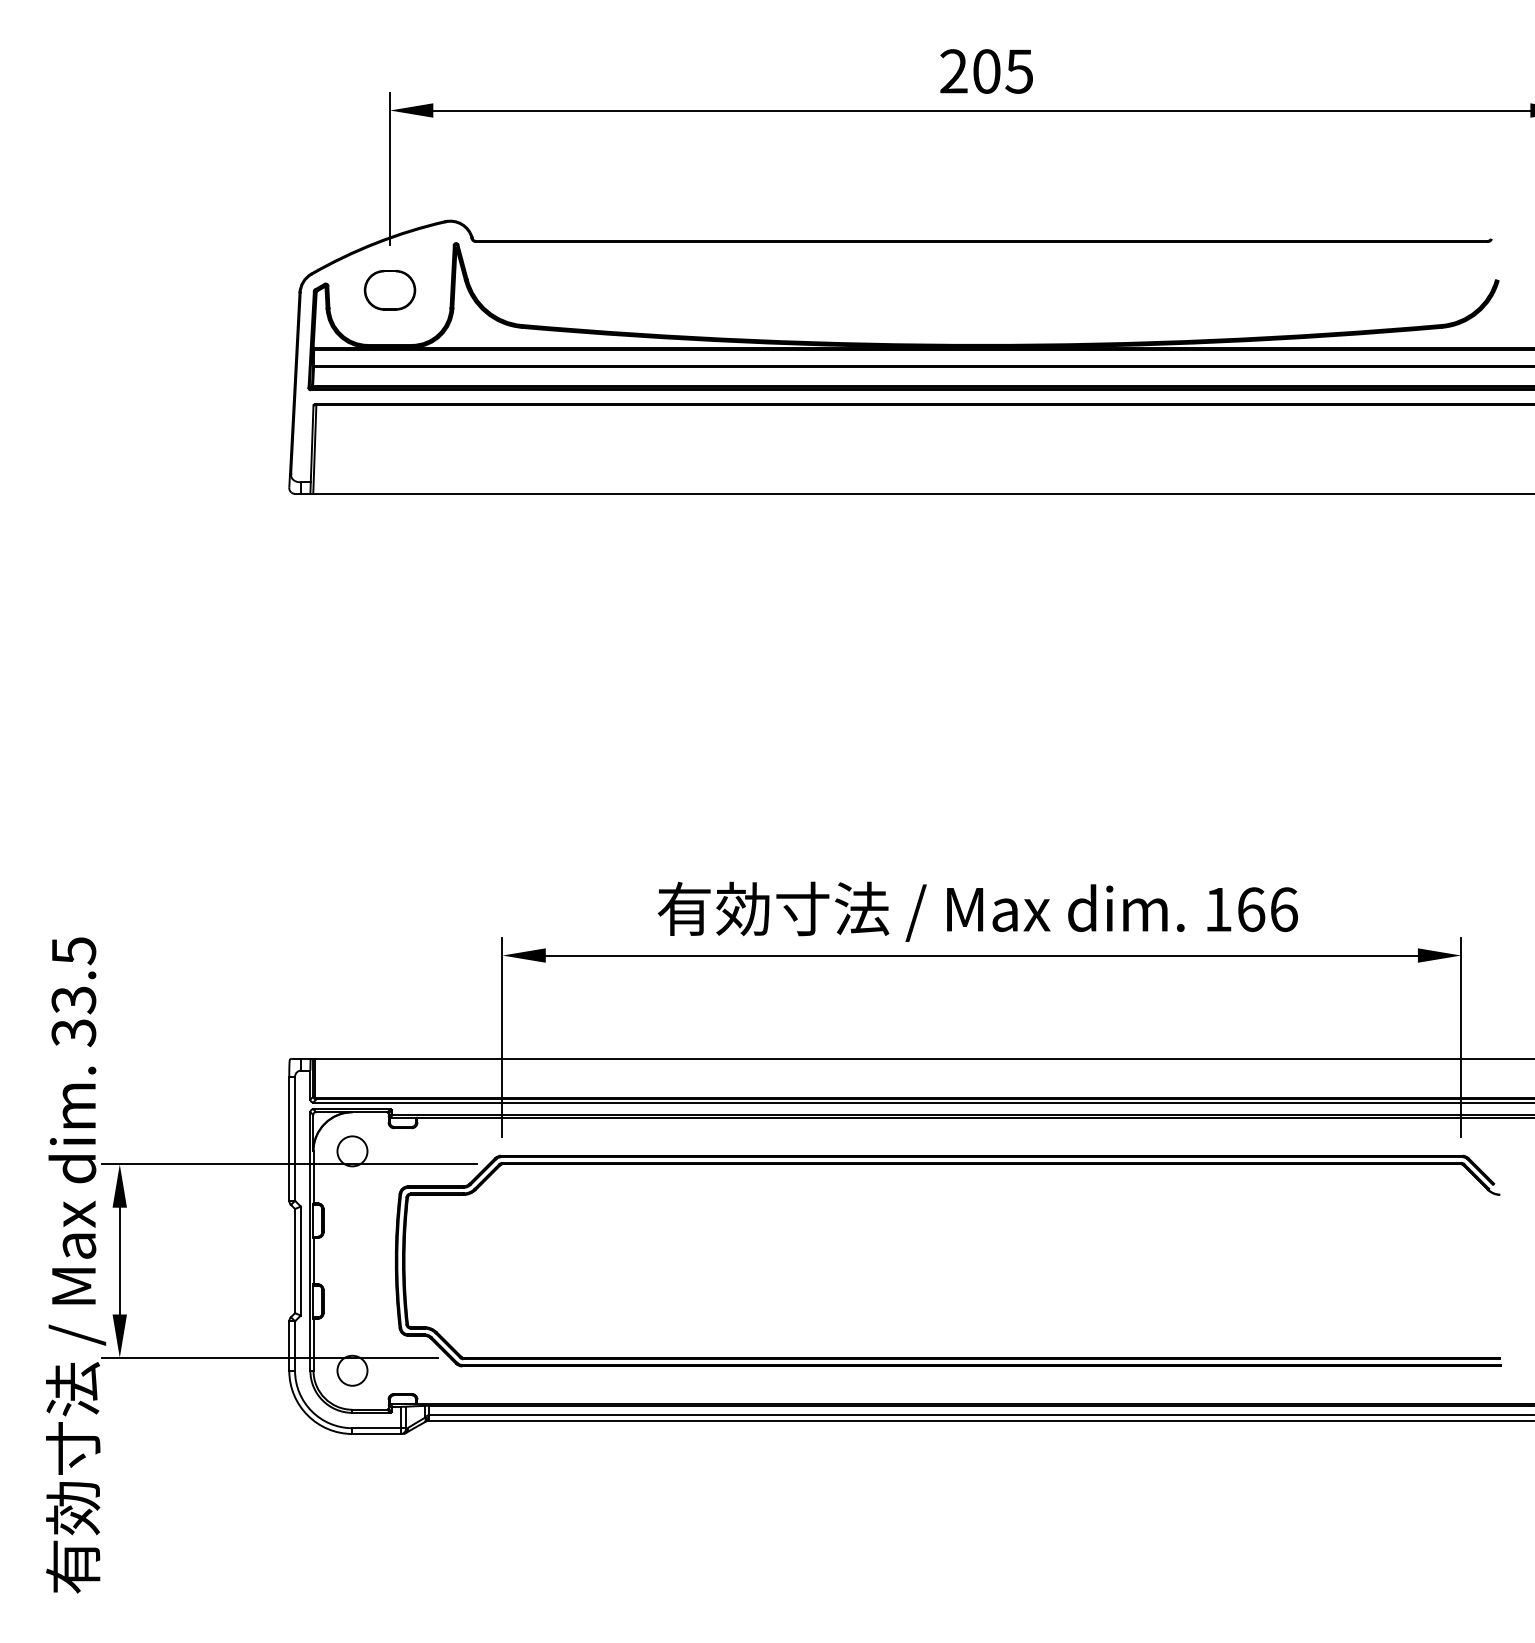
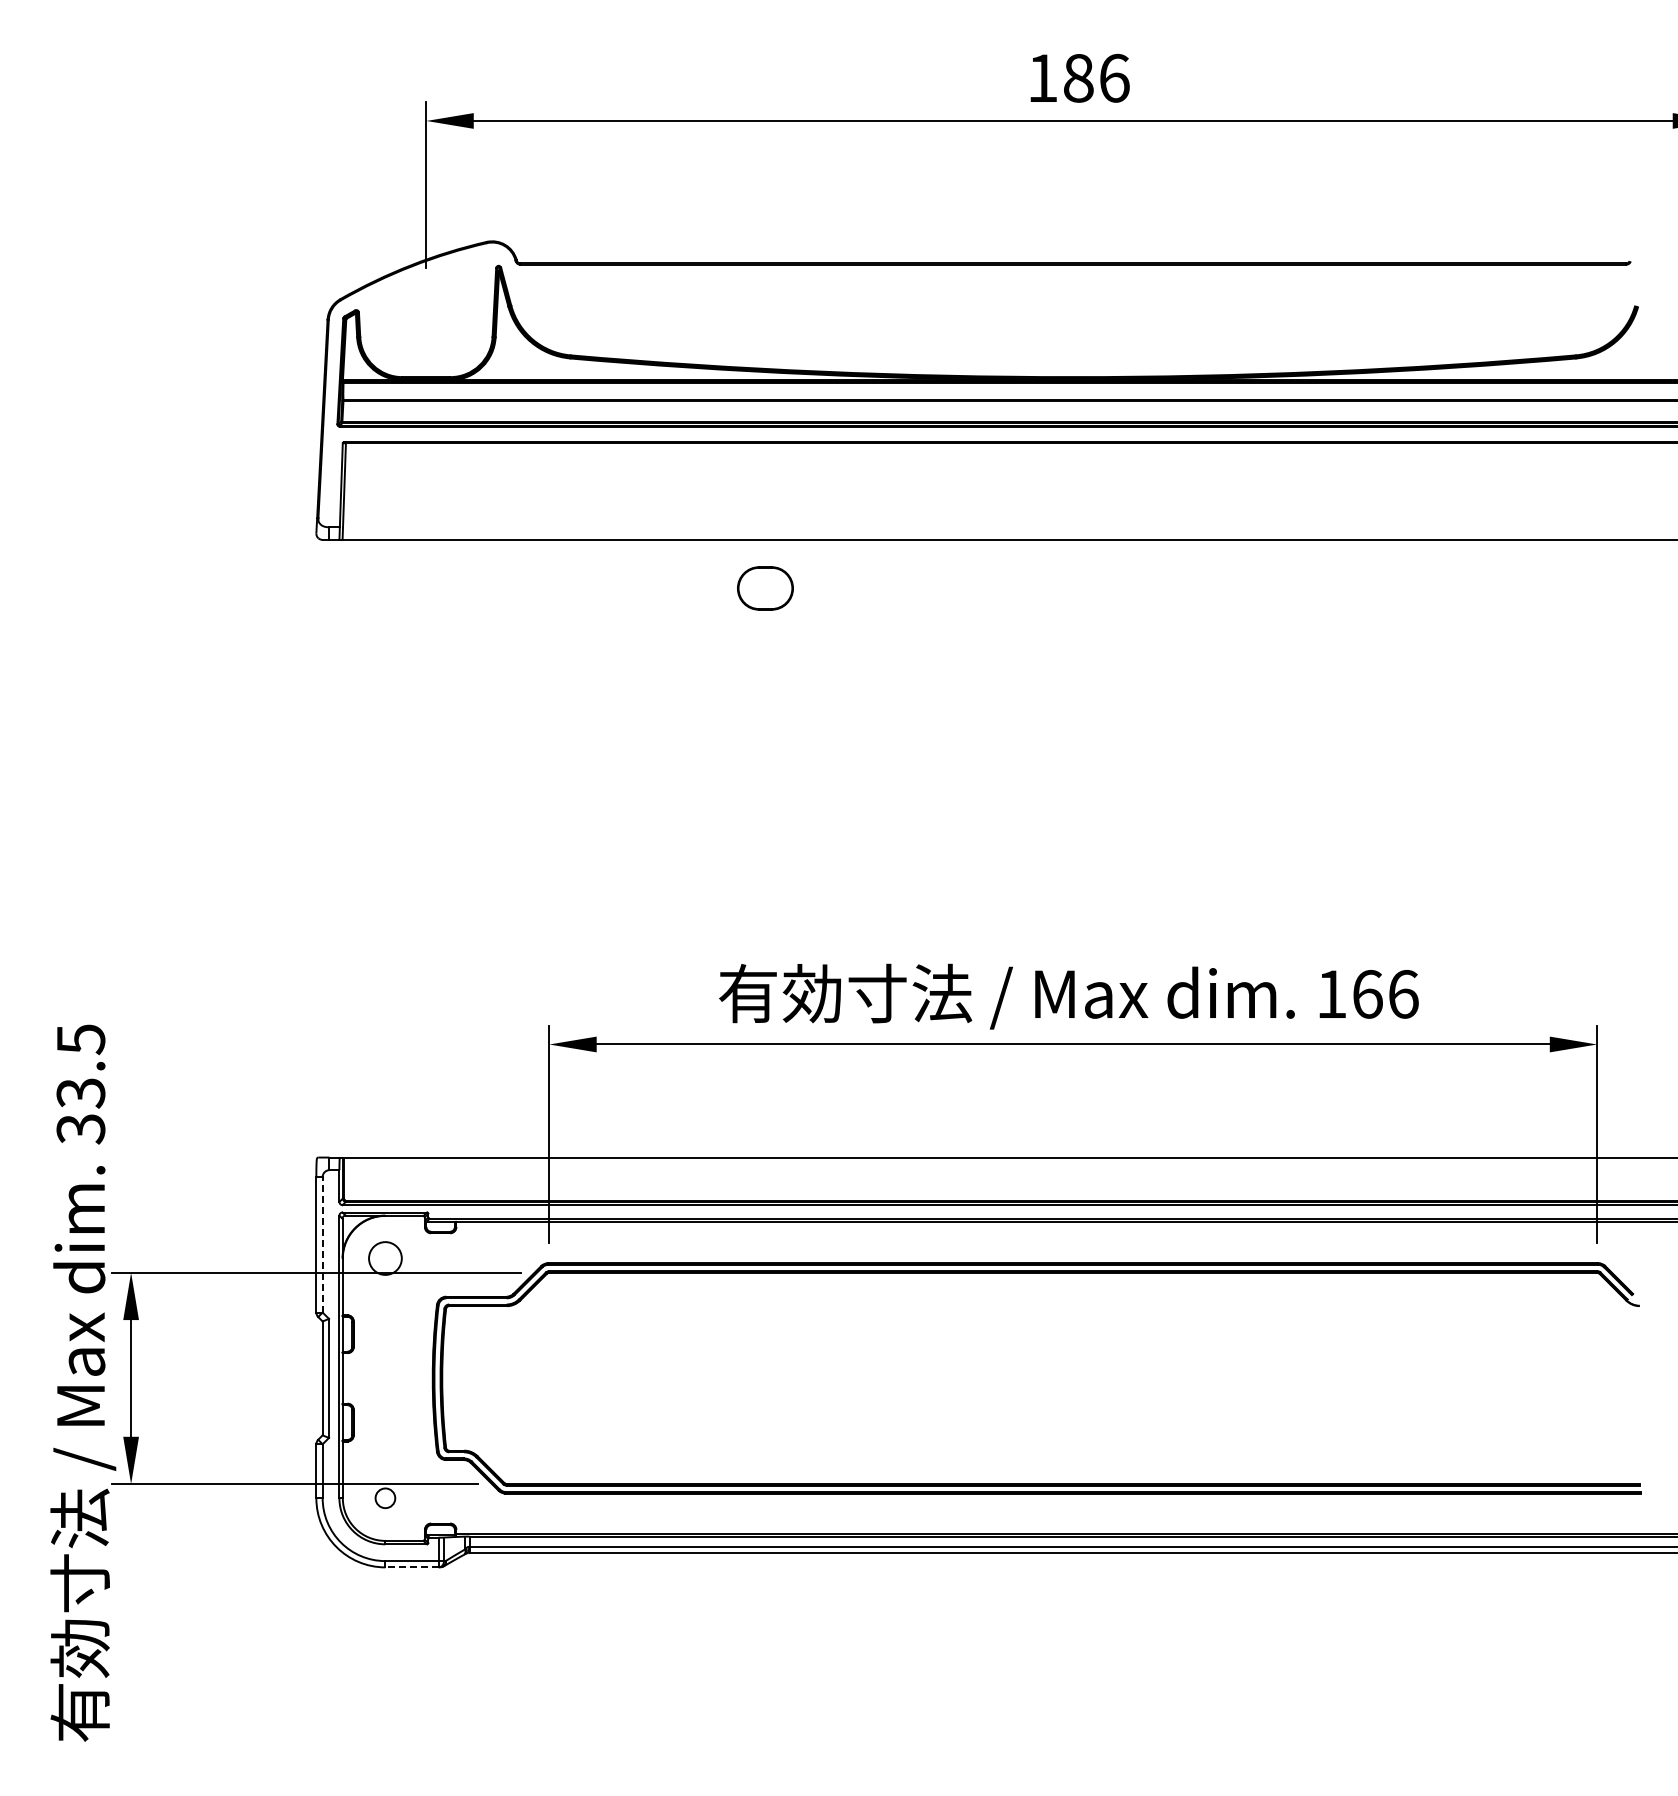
text: (986, 70) -> (1078, 77), 205 -> 186
part: (390, 290) -> (765, 588), moved
line: (294, 1138) -> (322, 1244), solid -> dashed
circle: (352, 1370) -> (385, 1497), size x0.6
line: (377, 1434) -> (412, 1567), solid -> dashed

